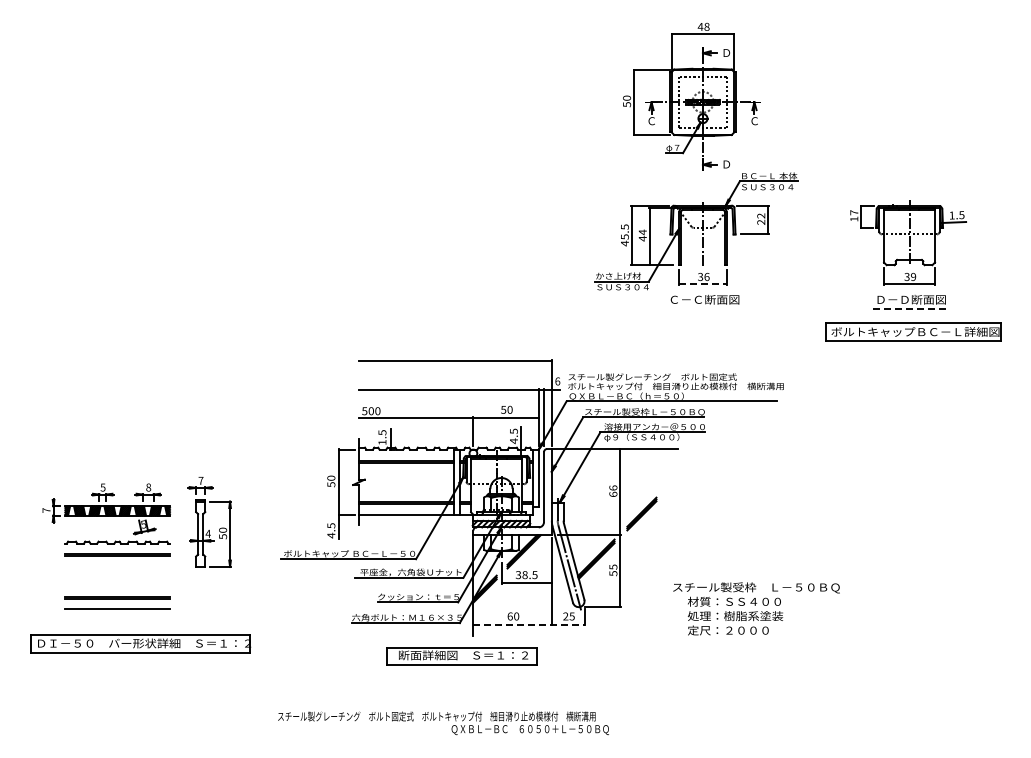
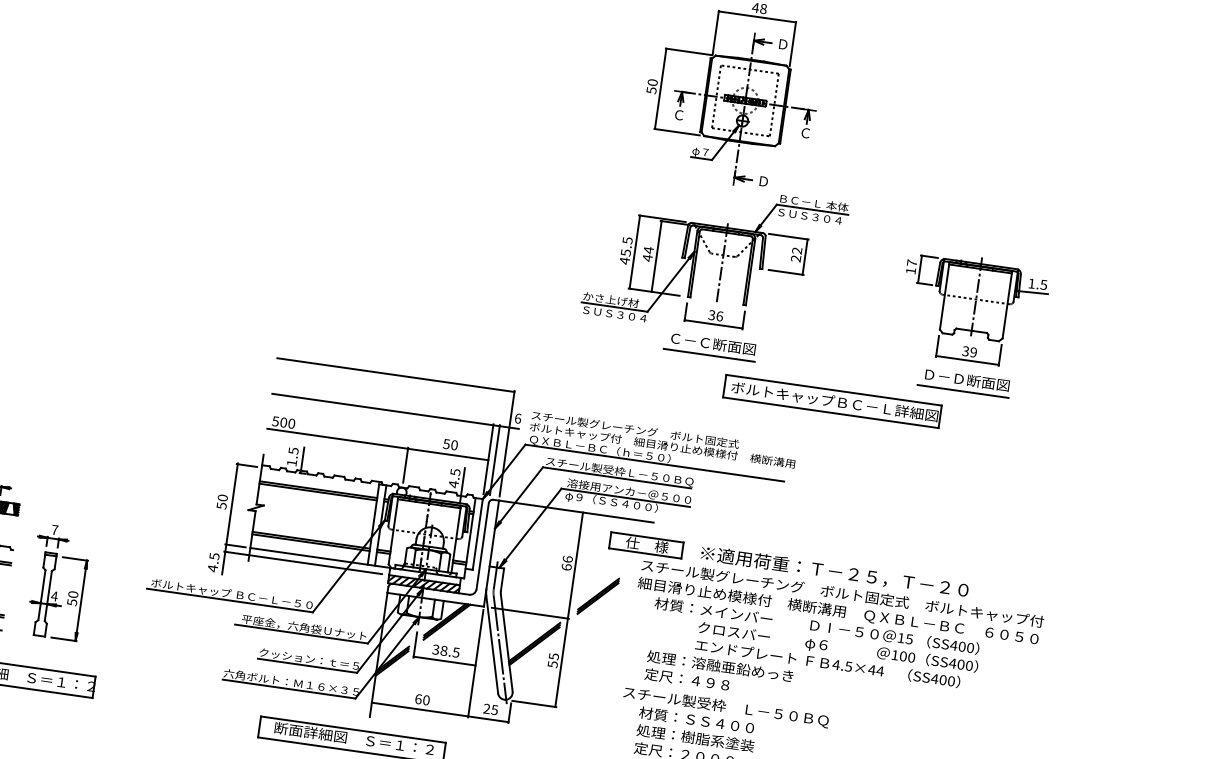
line: (702, 284) -> (712, 324), dashed -> solid
line: (702, 309) -> (708, 355), added
line: (910, 309) -> (964, 391), dashed -> solid
part: (913, 331) -> (832, 400), moved
part: (821, 517) -> (818, 631), added
line: (402, 520) -> (302, 562), added
part: (209, 522) -> (58, 582), moved
line: (528, 624) -> (439, 712), dashed -> solid

